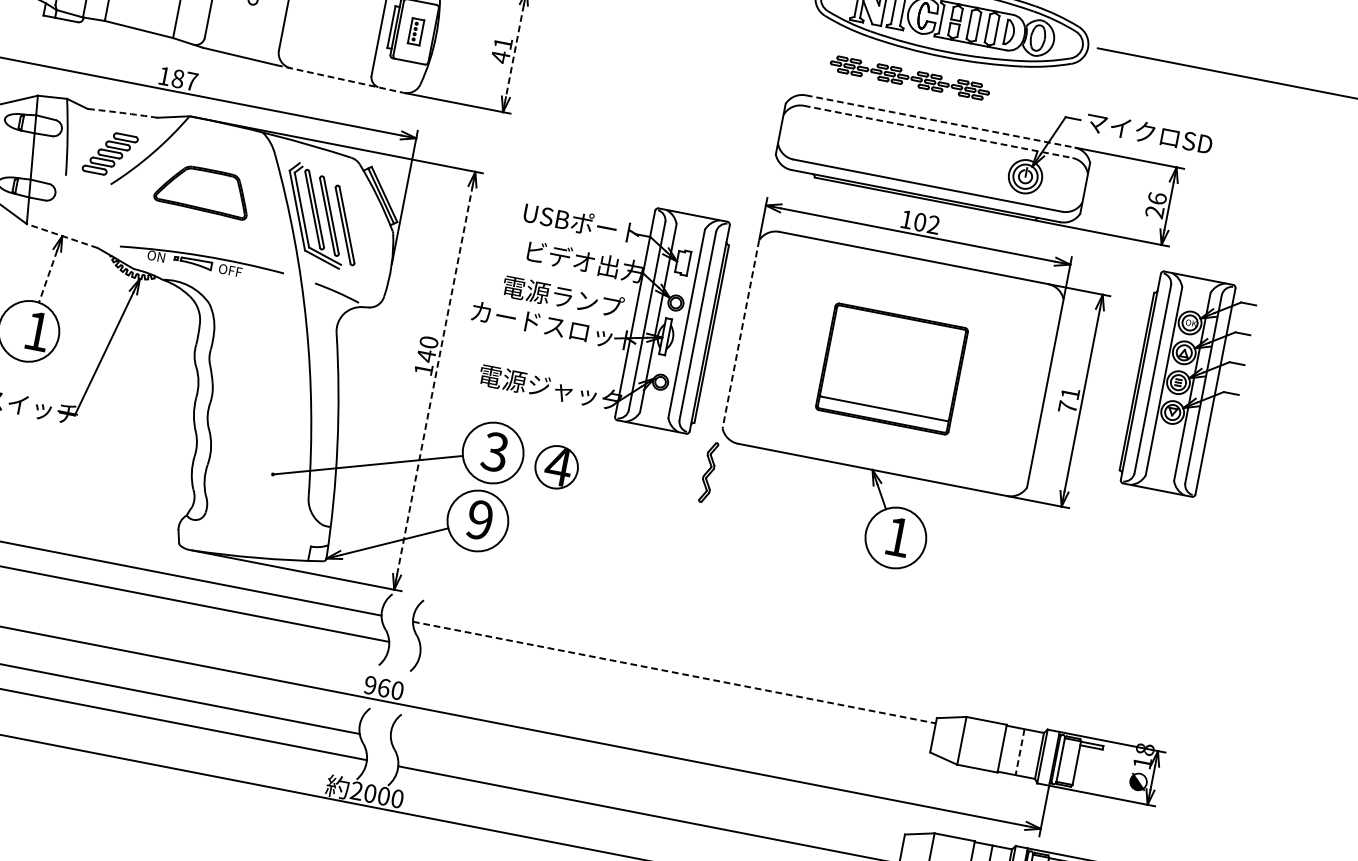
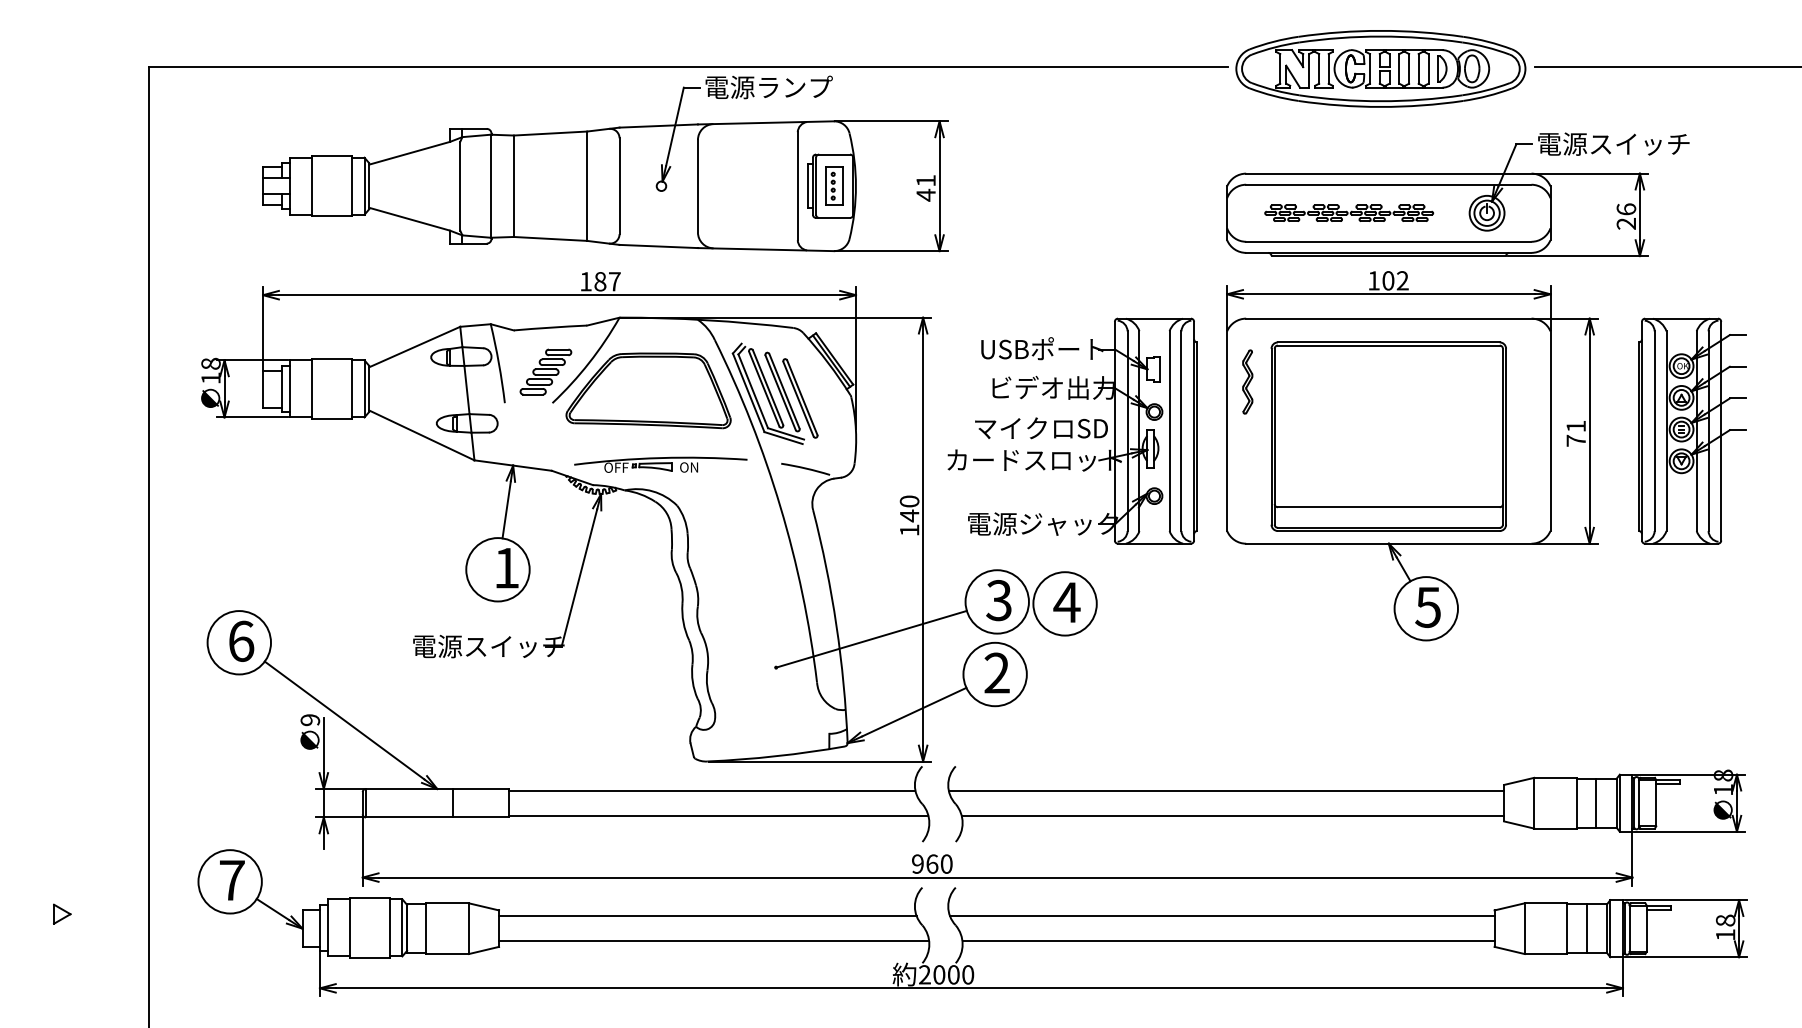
part: (416, 31) -> (834, 185), size x1.43
line: (514, 51) -> (939, 186), dashed -> solid
part: (910, 77) -> (1349, 212), moved
line: (339, 78) -> (765, 249), dashed -> solid
arc: (122, 112) -> (550, 327), dashed -> solid
line: (939, 121) -> (1388, 173), dashed -> solid
line: (937, 131) -> (1388, 184), dashed -> solid
text: (1157, 134) -> (1613, 143), マイクロSD -> 電源スイッチ
part: (203, 190) -> (648, 390), size x1.67
line: (61, 235) -> (512, 465), dashed -> solid
text: (164, 257) -> (622, 467), ON -> OFF
text: (236, 271) -> (698, 467), OFF -> ON
line: (47, 276) -> (506, 509), dashed -> solid
text: (565, 297) -> (1040, 428), 電源ランプ -> マイクロSD
line: (741, 334) -> (1227, 431), dashed -> solid
part: (891, 368) -> (1388, 436), size x1.67
line: (435, 380) -> (923, 539), dashed -> solid
part: (1188, 385) -> (1692, 430), moved
circle: (556, 466) -> (1064, 603), size x1.43
part: (708, 472) -> (1247, 381), moved
text: (479, 520) -> (996, 673), 9 -> 2
text: (897, 537) -> (1427, 607), 1 -> 5
line: (674, 672) -> (1226, 790), dashed -> solid
line: (675, 697) -> (1232, 815), added
line: (1020, 752) -> (1596, 803), dashed -> solid
line: (646, 790) -> (1221, 916), added

